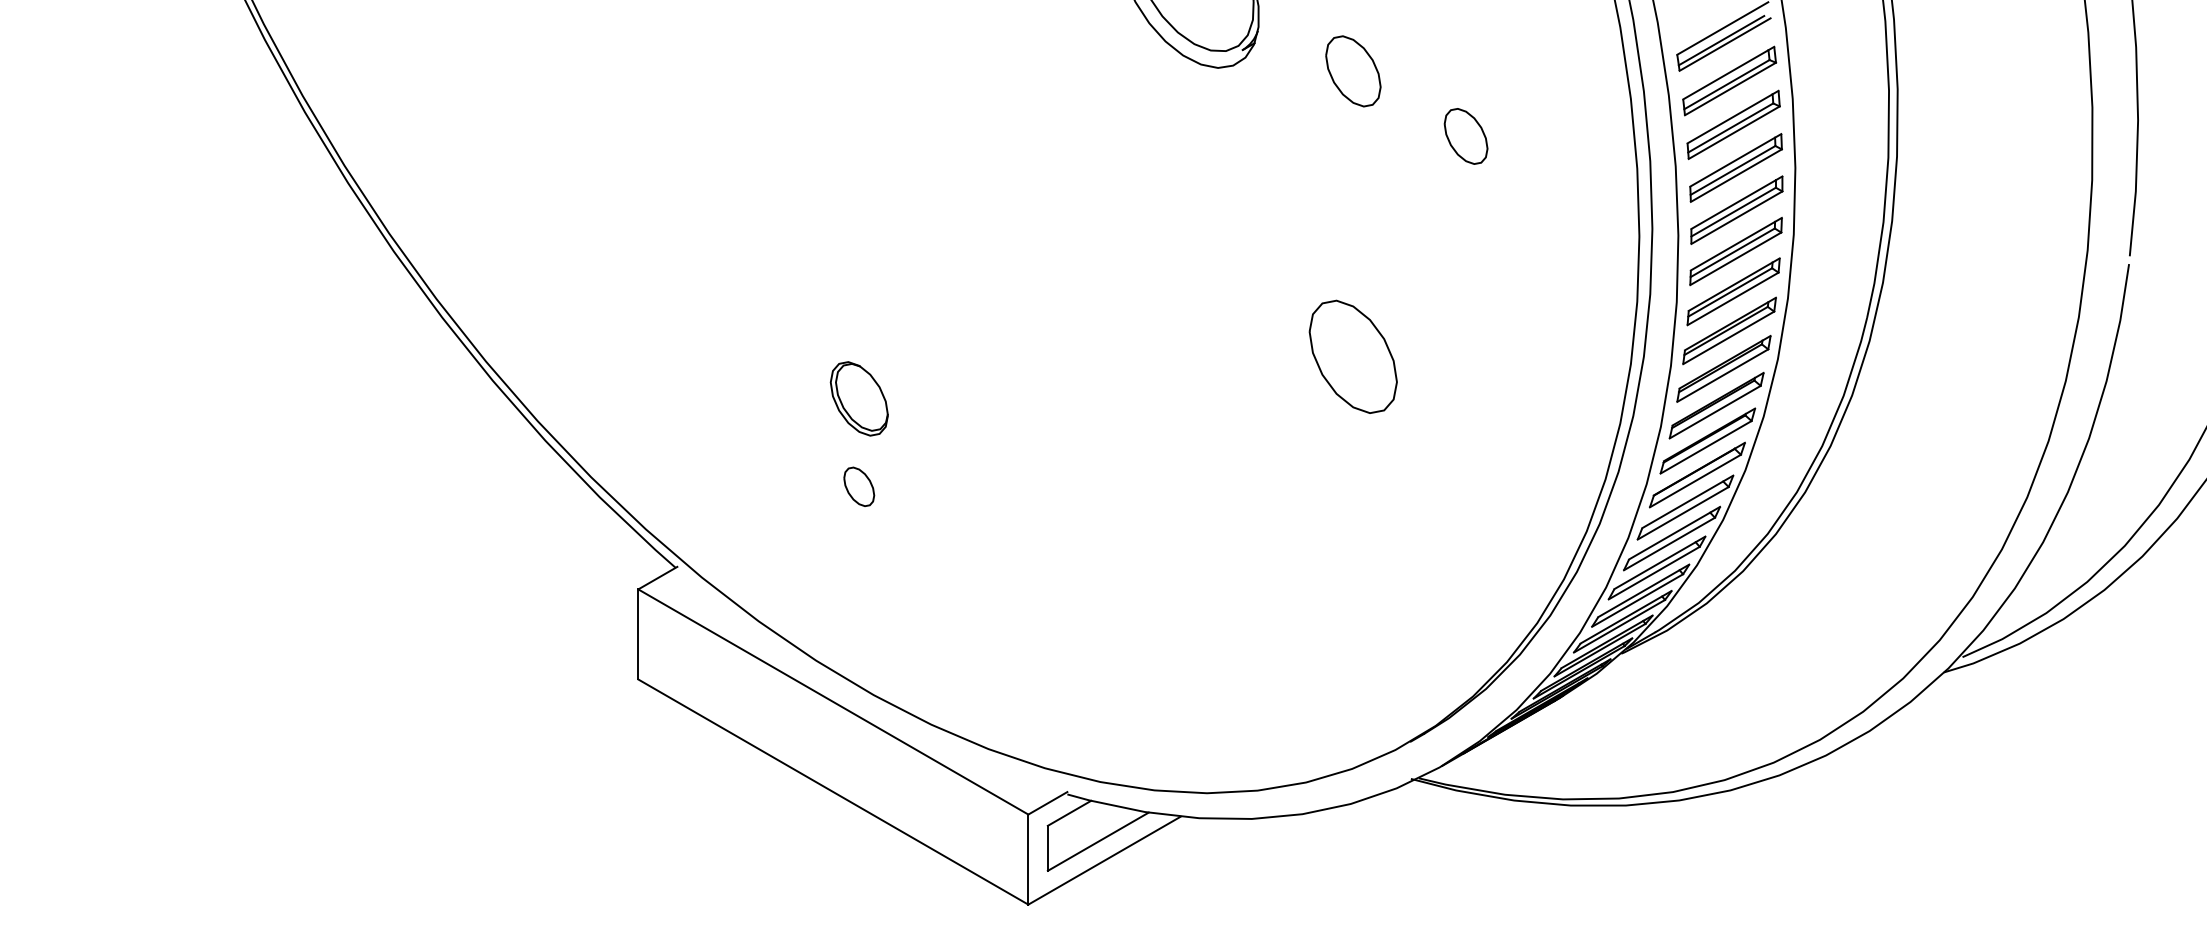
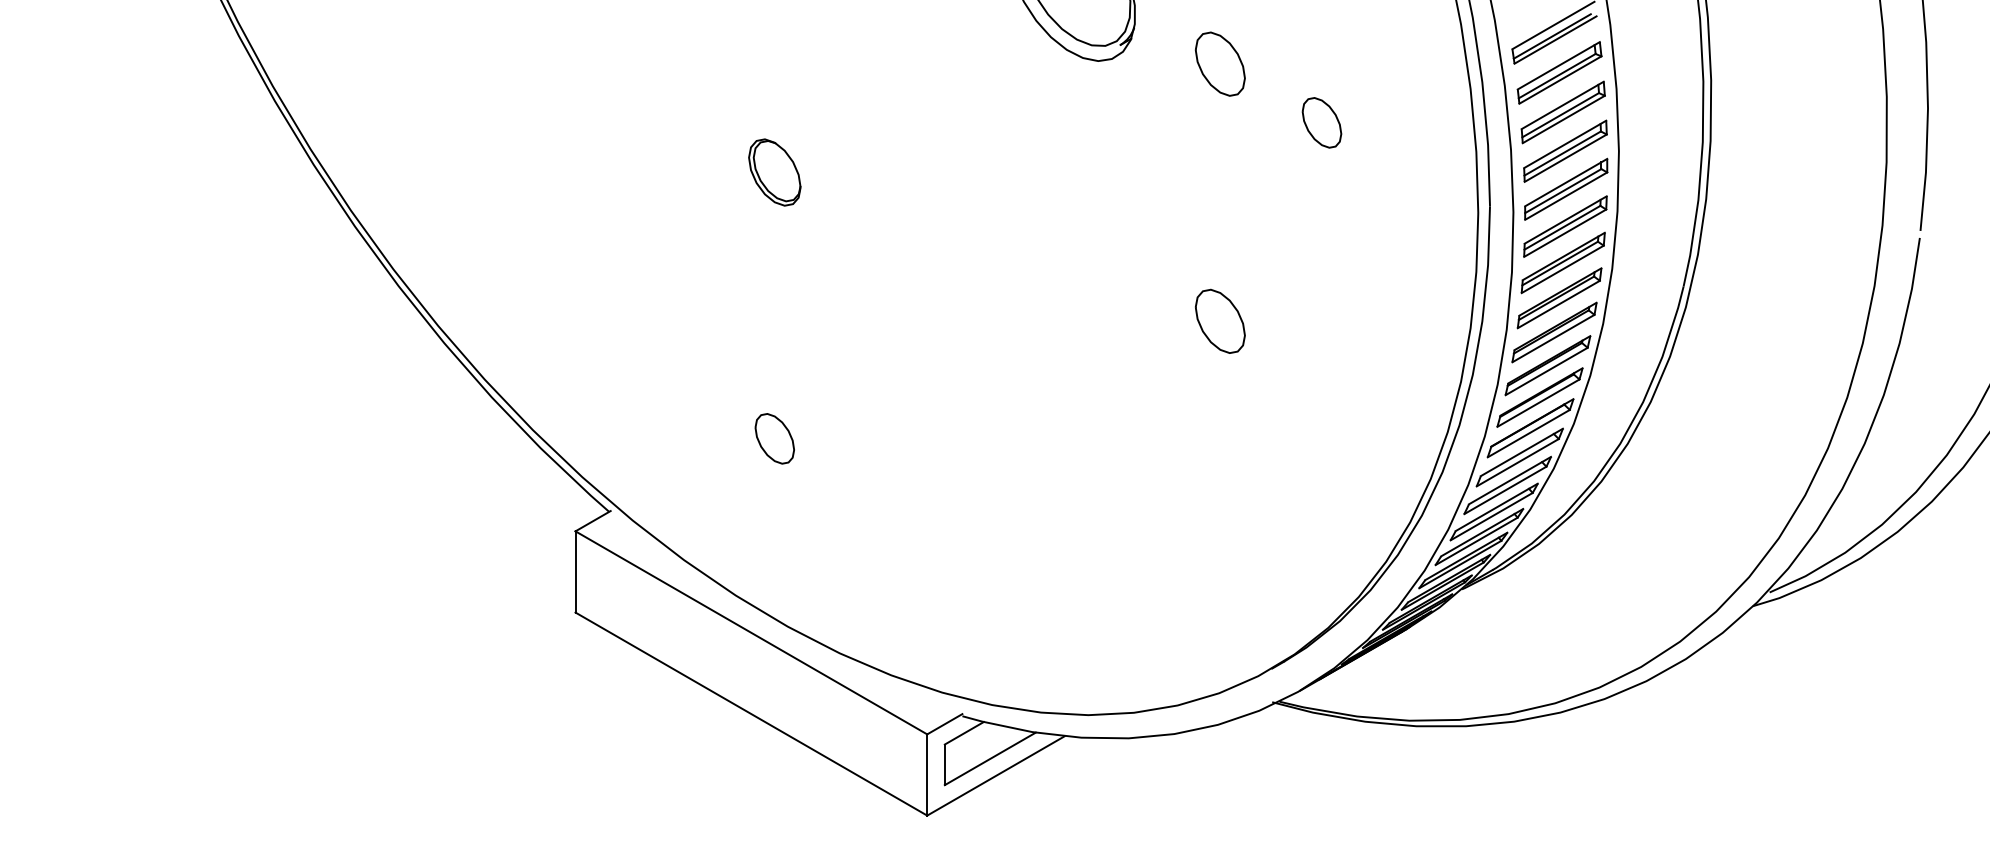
part: (1353, 355) -> (1220, 320), size x0.62
part: (858, 398) -> (774, 172), moved
part: (858, 486) -> (774, 438), size x1.43

